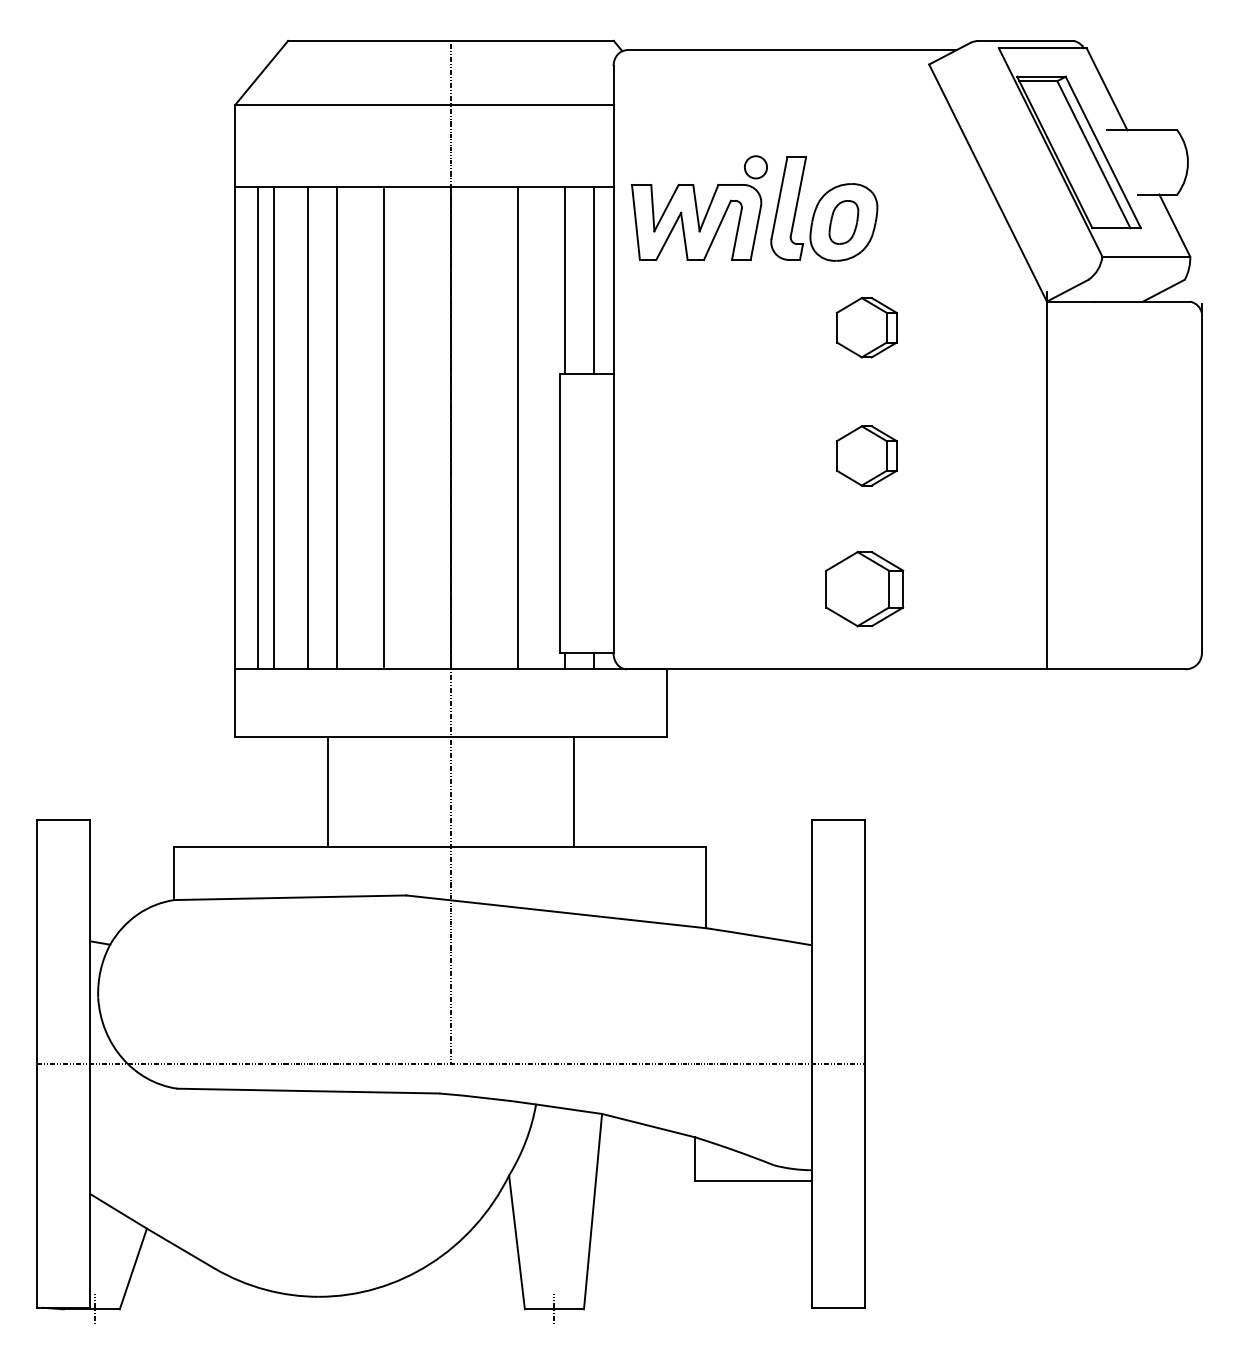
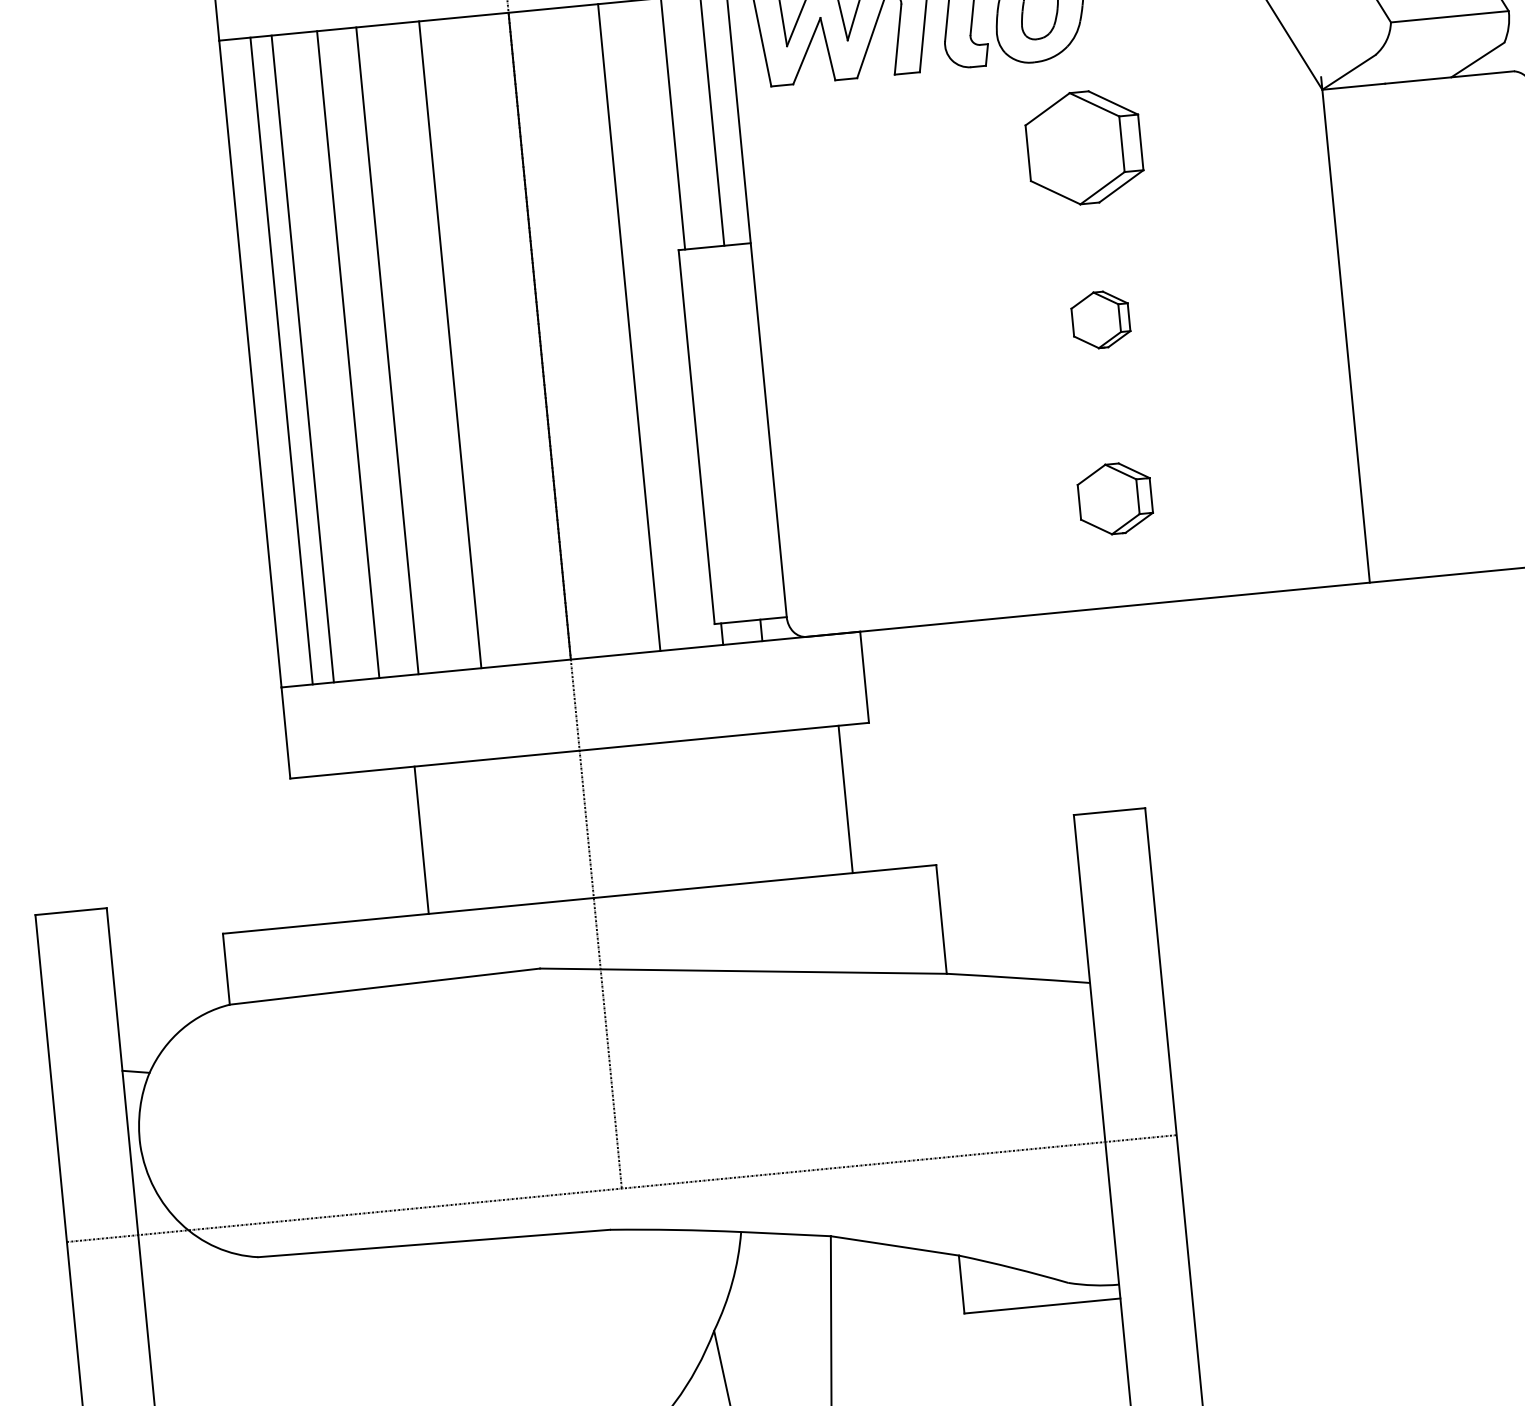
part: (866, 327) -> (1083, 147), size x1.4
part: (866, 455) -> (1100, 319), size x0.7
part: (864, 589) -> (1114, 499), size x0.7
line: (574, 792) -> (846, 799), moved

